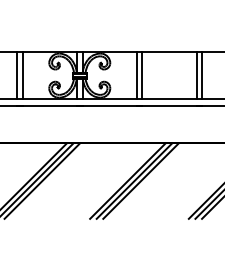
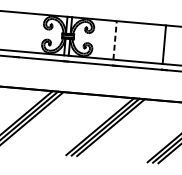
line: (17, 75) -> (16, 31), removed
line: (22, 75) -> (20, 32), removed
line: (136, 75) -> (114, 40), solid -> dashed
line: (142, 75) -> (119, 40), removed
line: (202, 75) -> (169, 45), removed

